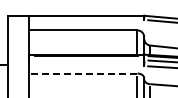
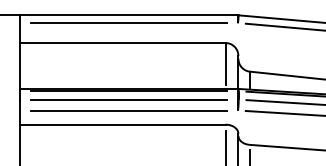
line: (86, 19) -> (129, 22), added
line: (86, 60) -> (129, 99), added
line: (86, 66) -> (129, 111), added
line: (82, 73) -> (121, 124), dashed -> solid

